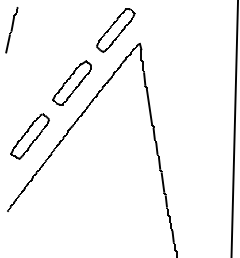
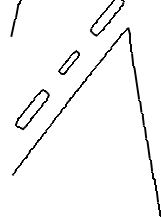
part: (71, 82) -> (68, 62), size x0.6

